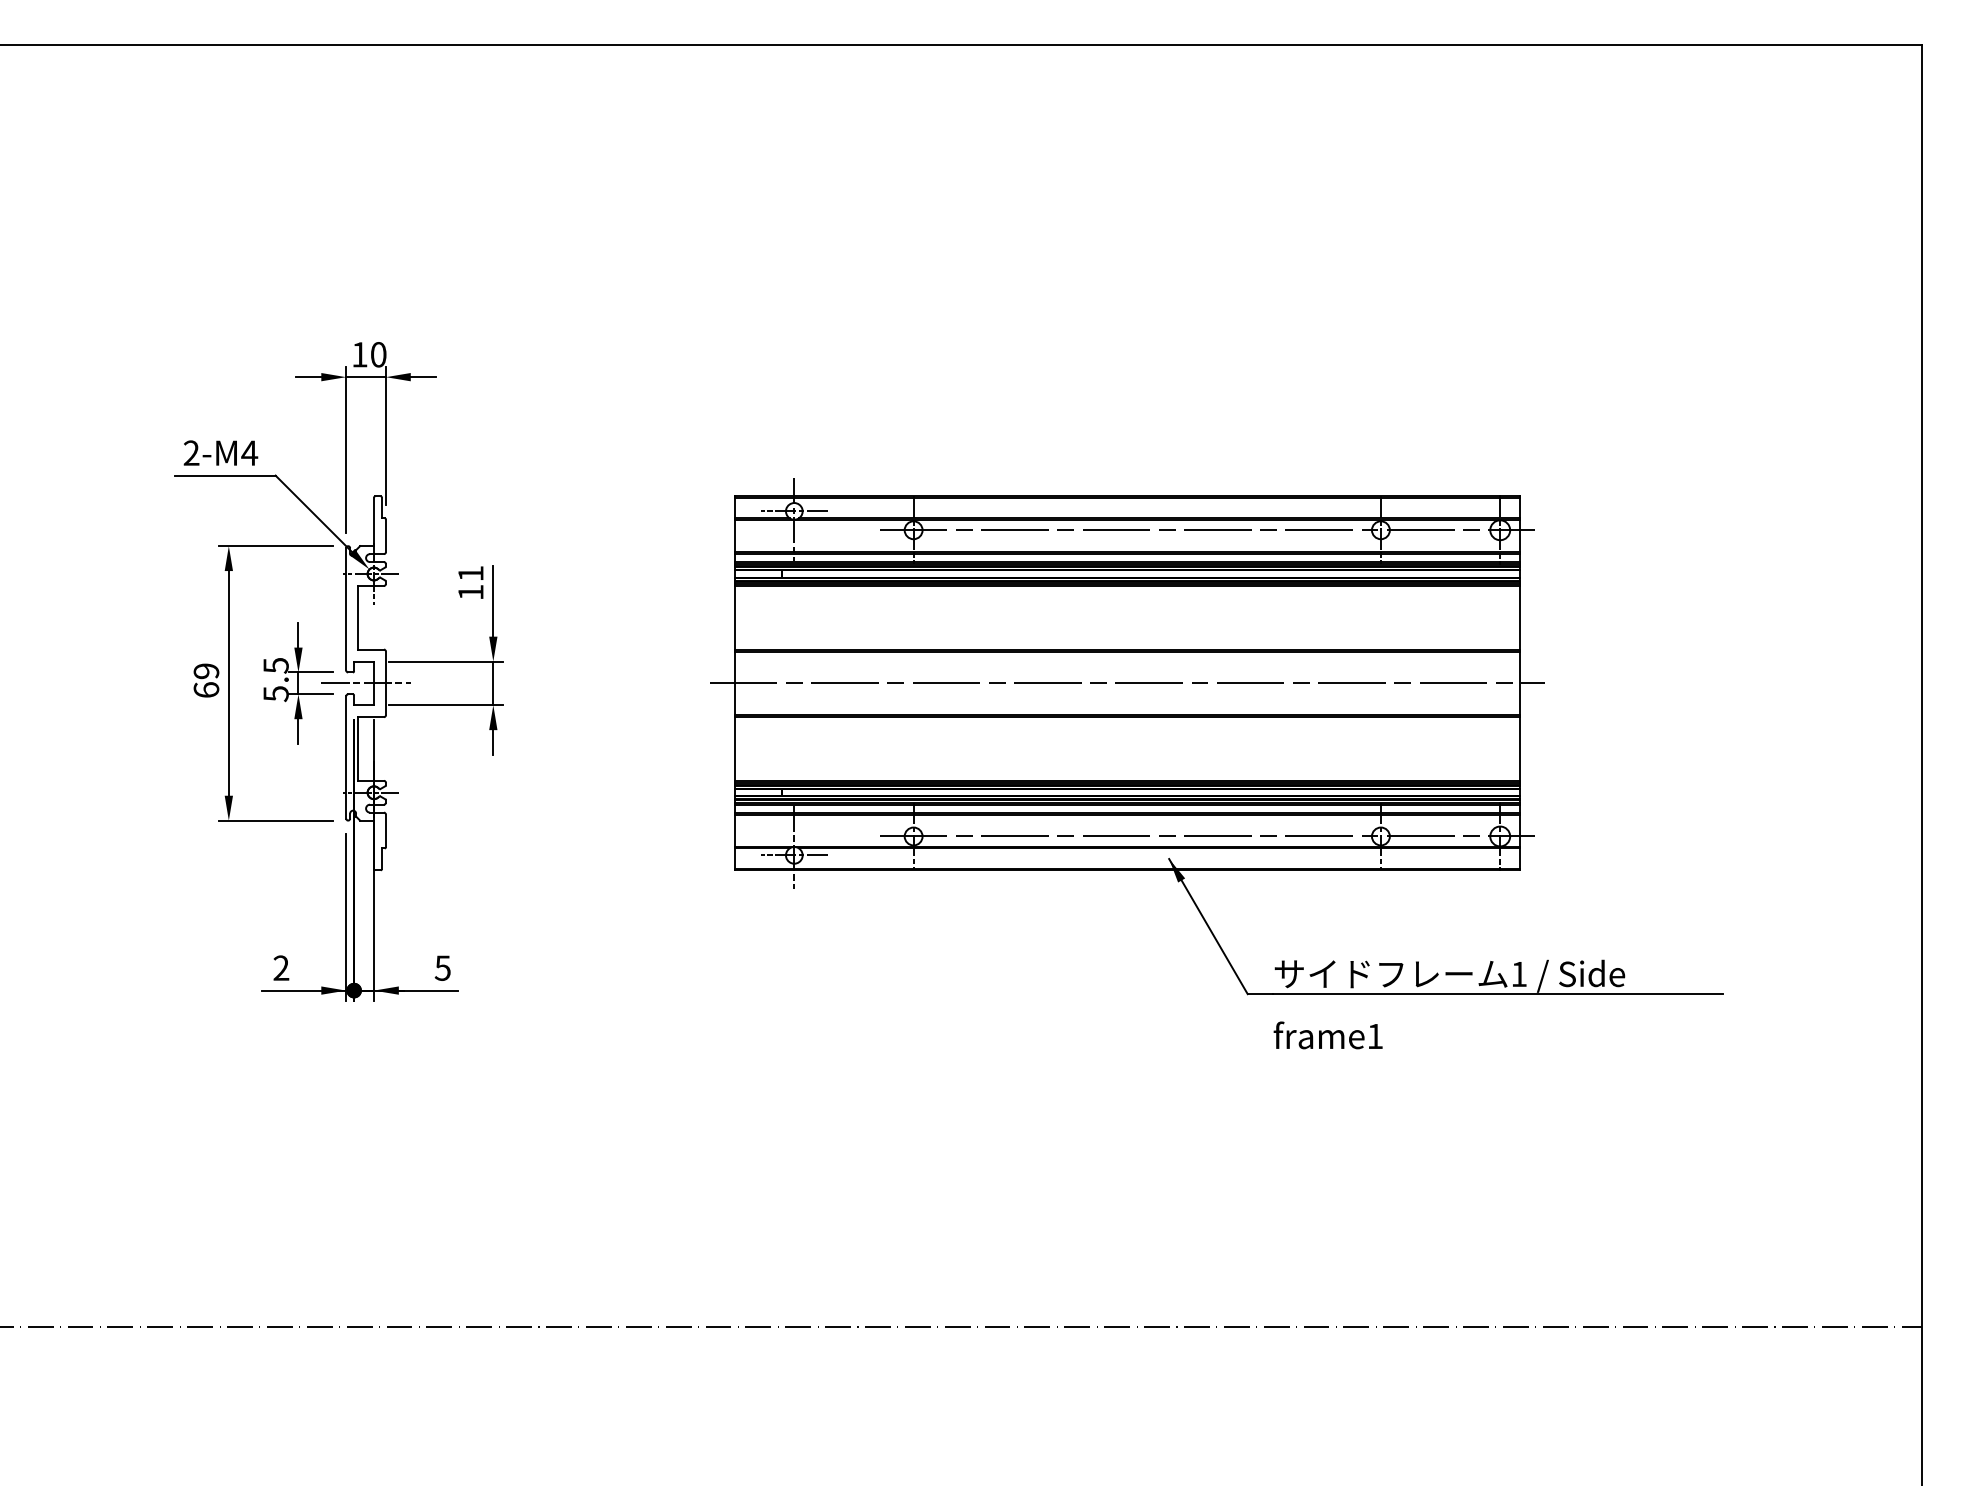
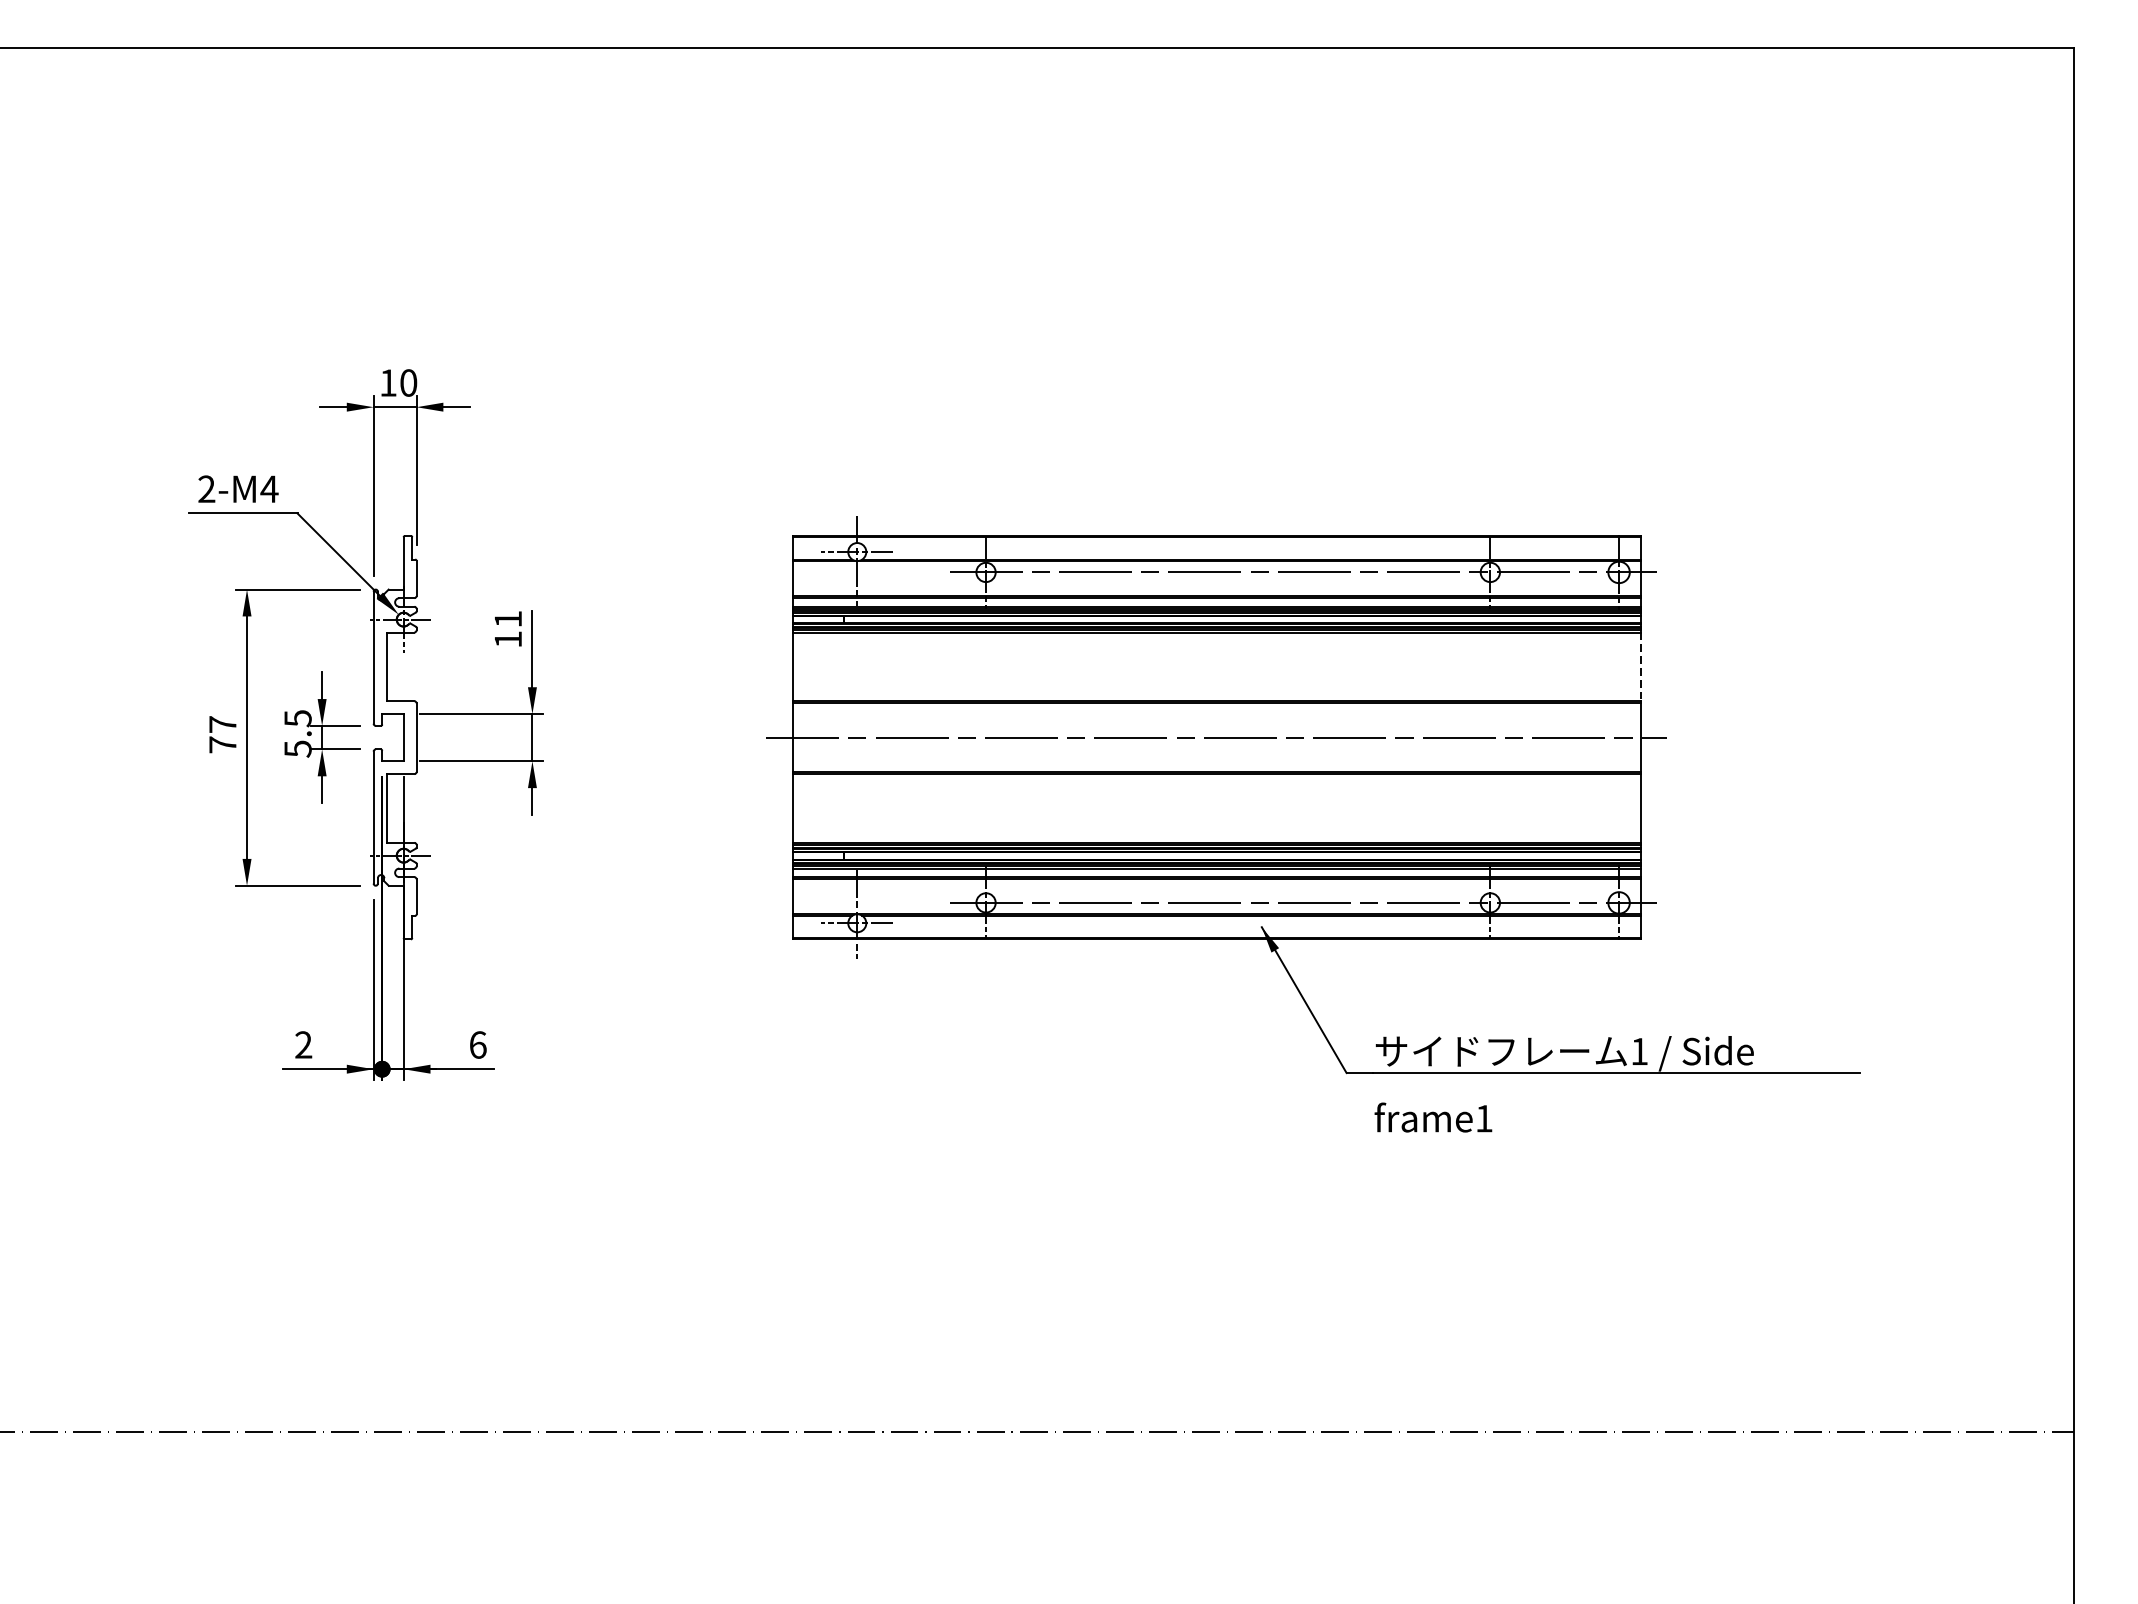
line: (1520, 617) -> (1640, 666), solid -> dashed
text: (206, 680) -> (222, 734), 69 -> 77
line: (365, 683) -> (394, 737), removed
text: (442, 967) -> (477, 1044), 5 -> 6

